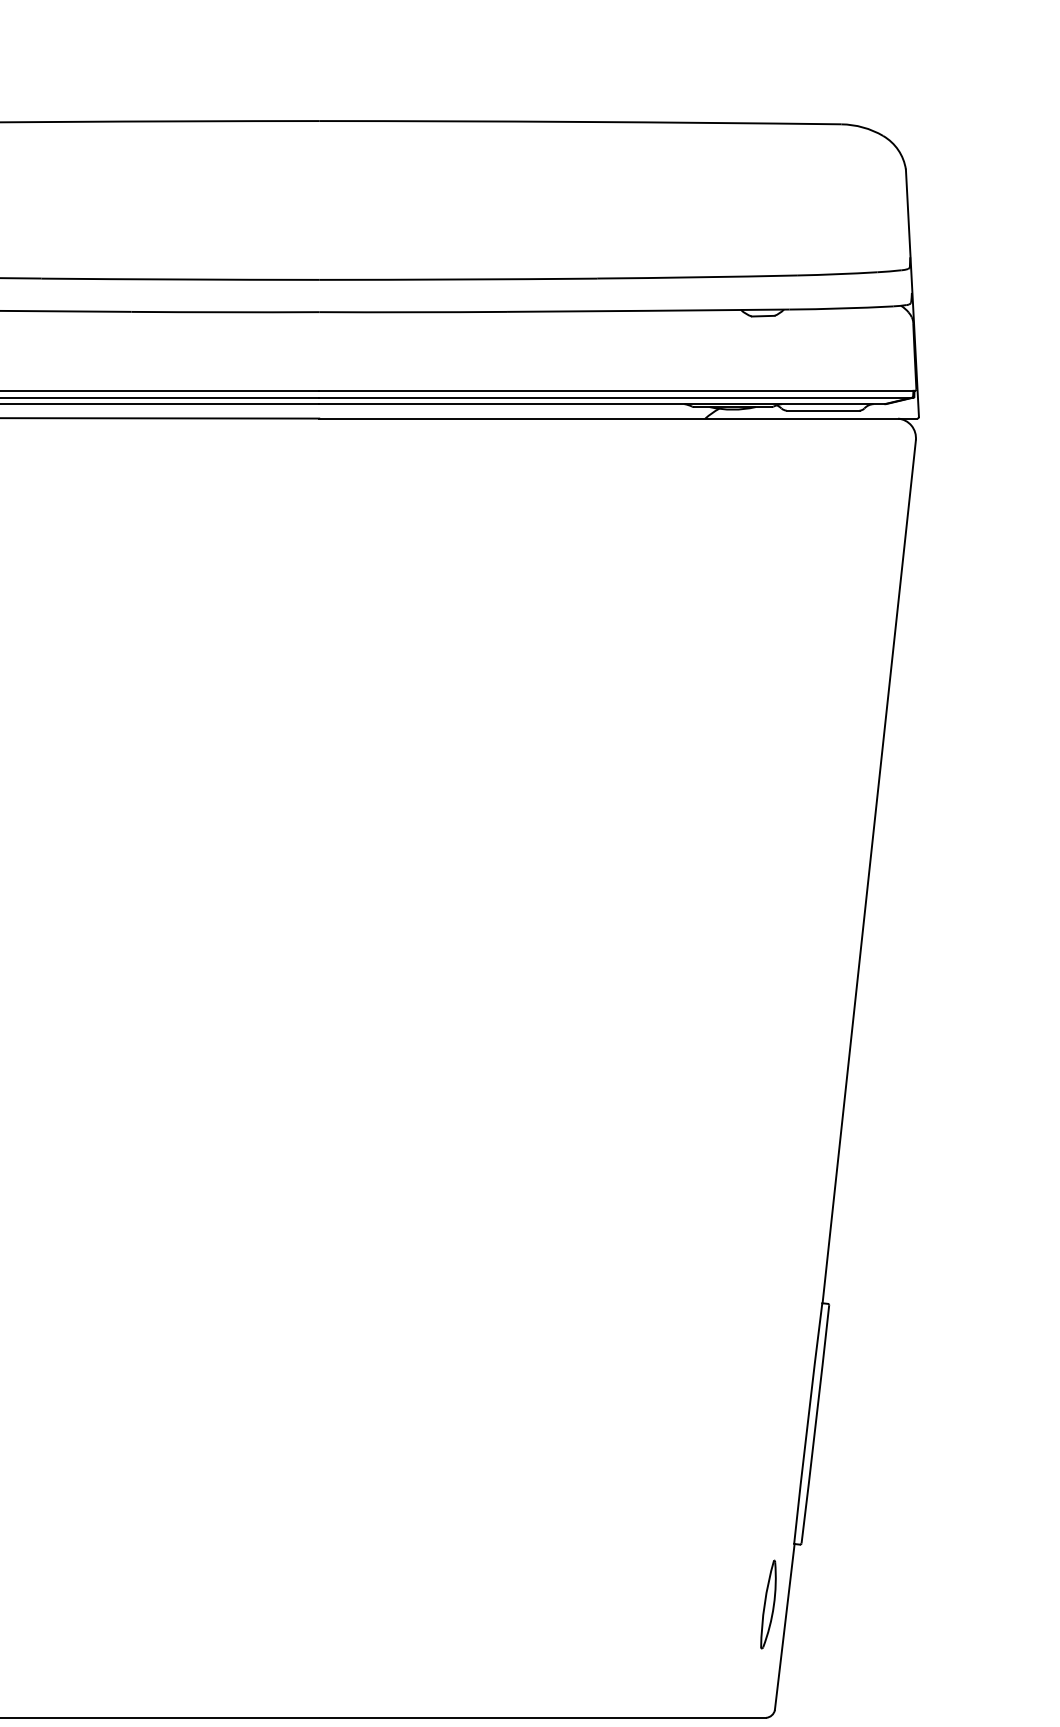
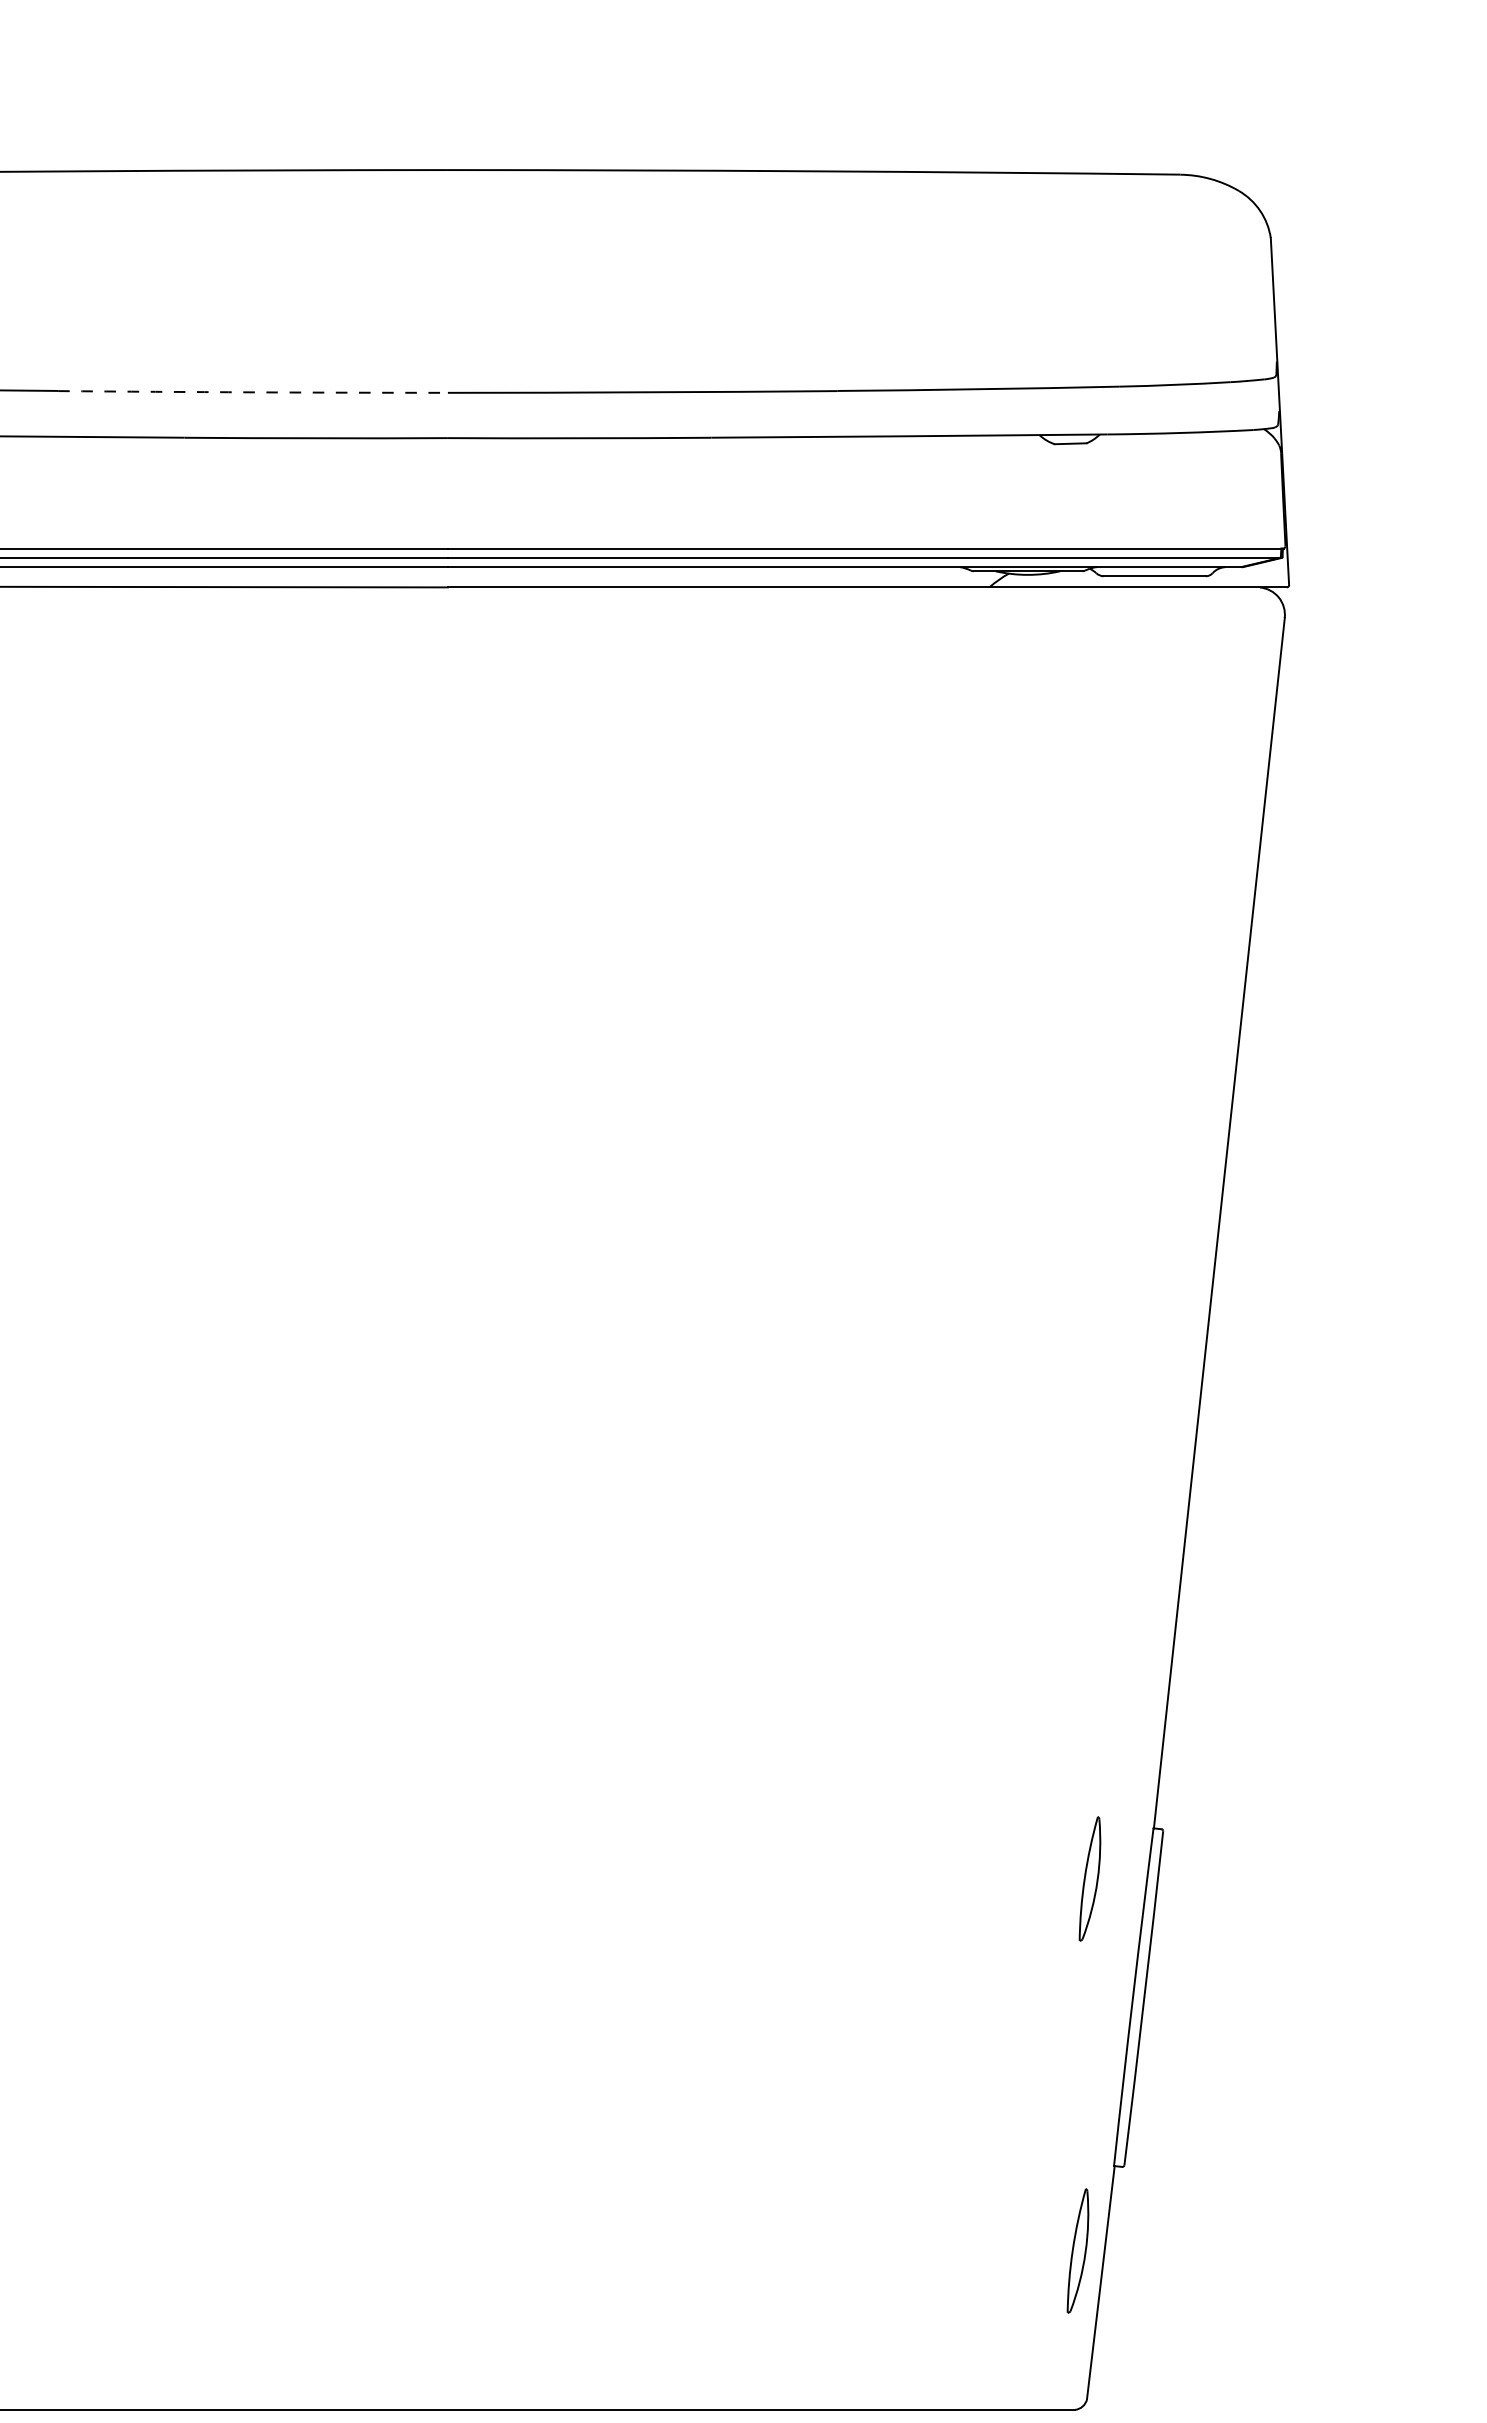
arc: (180, 279) -> (253, 392), solid -> dashed
part: (776, 1339) -> (1089, 1878), added

